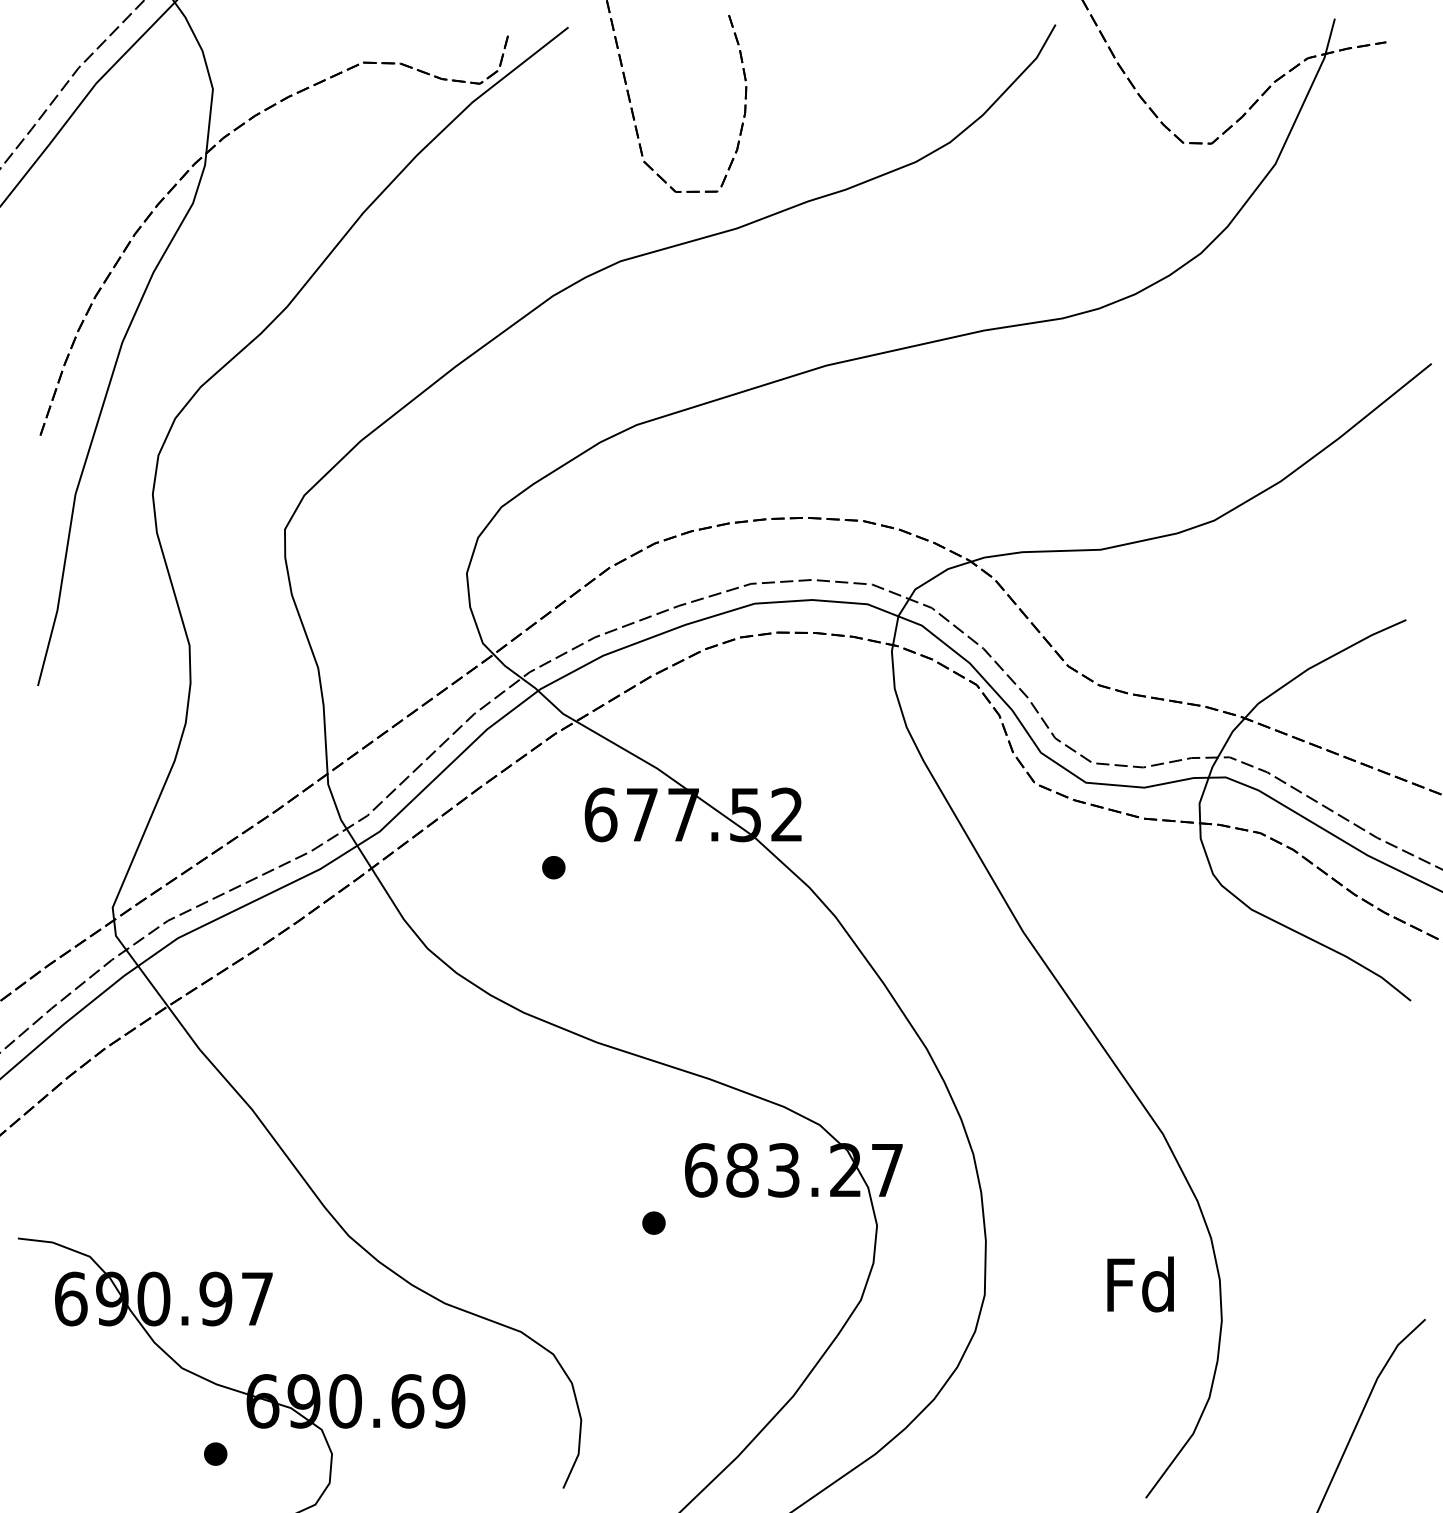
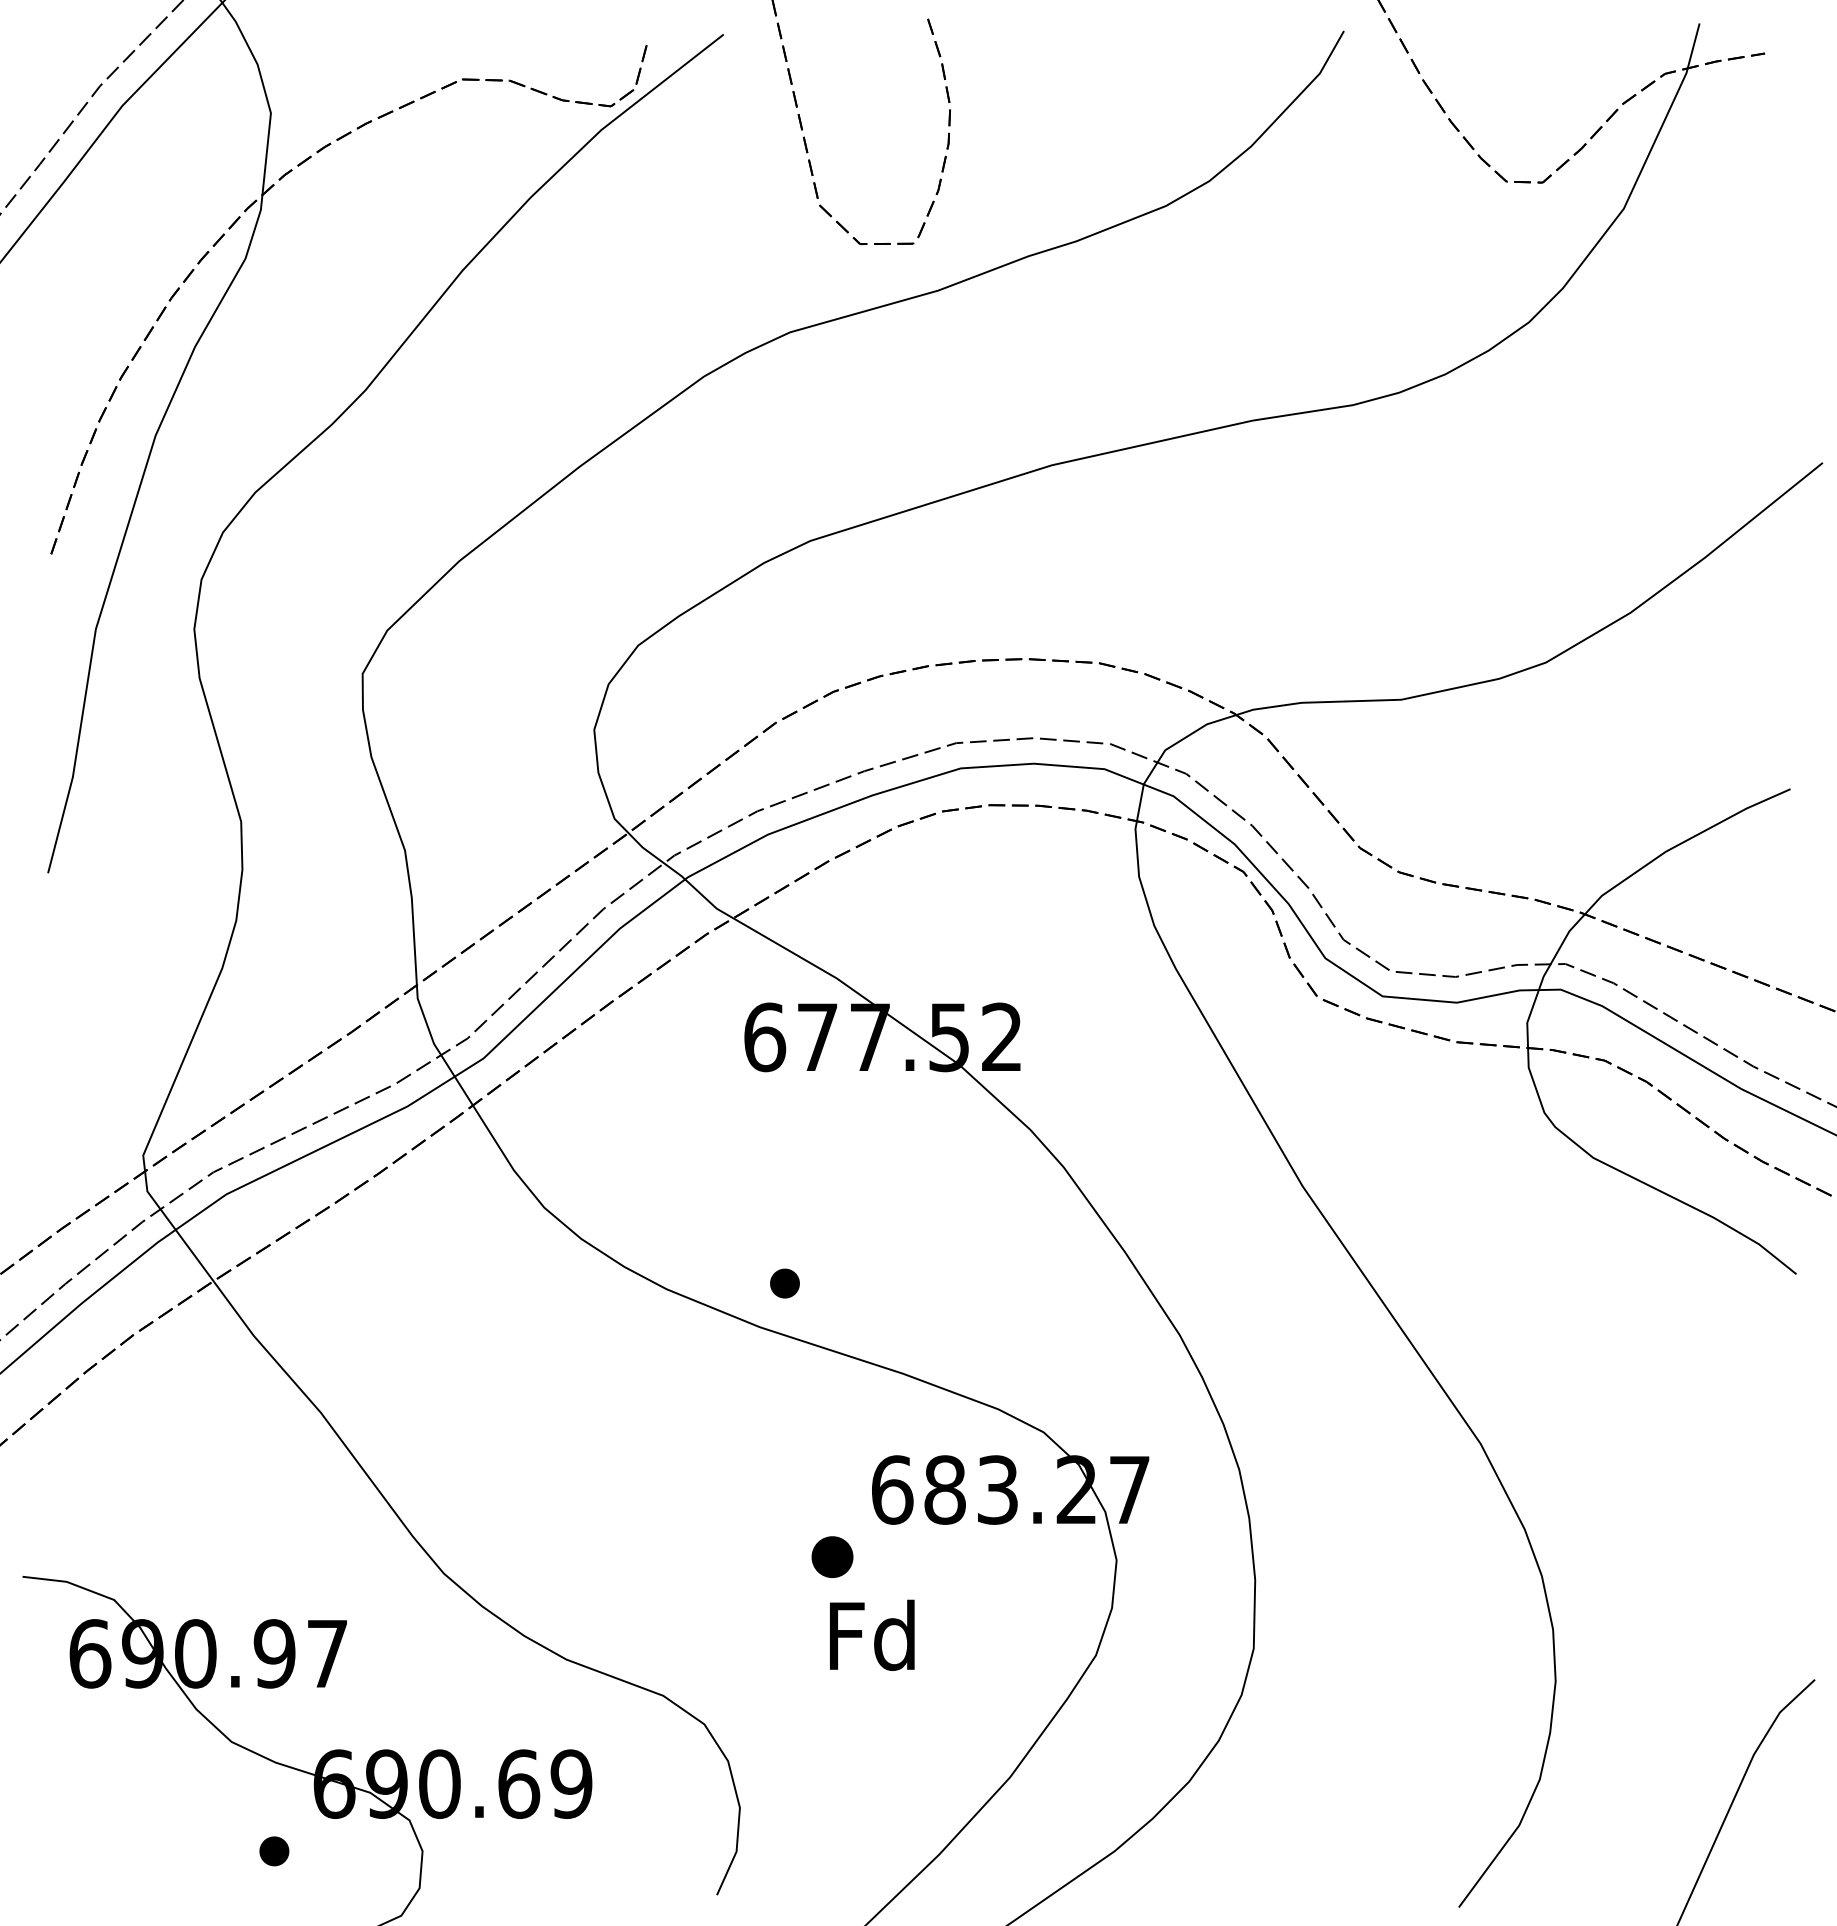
part: (553, 867) -> (784, 1283), moved
part: (653, 1223) -> (832, 1557), size x1.4
text: (1140, 1283) -> (872, 1634), moved

